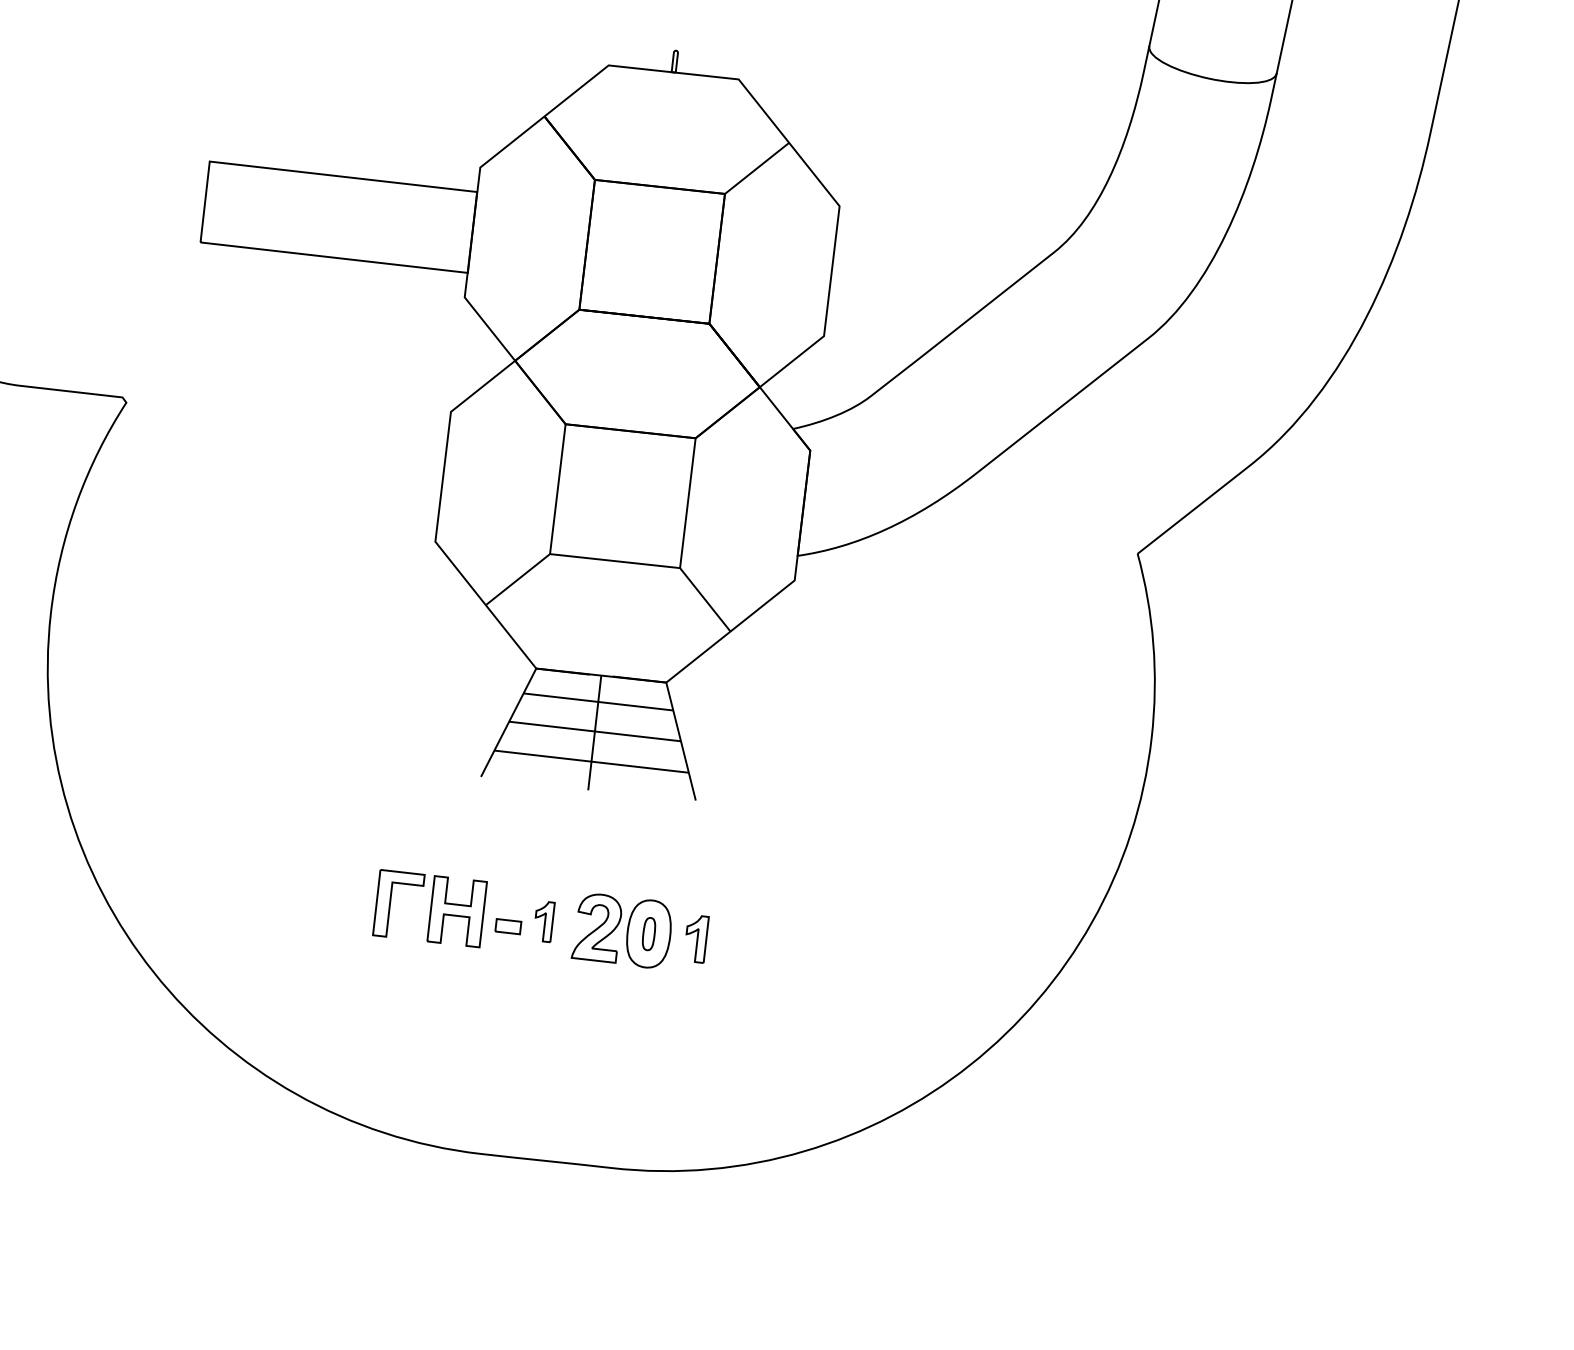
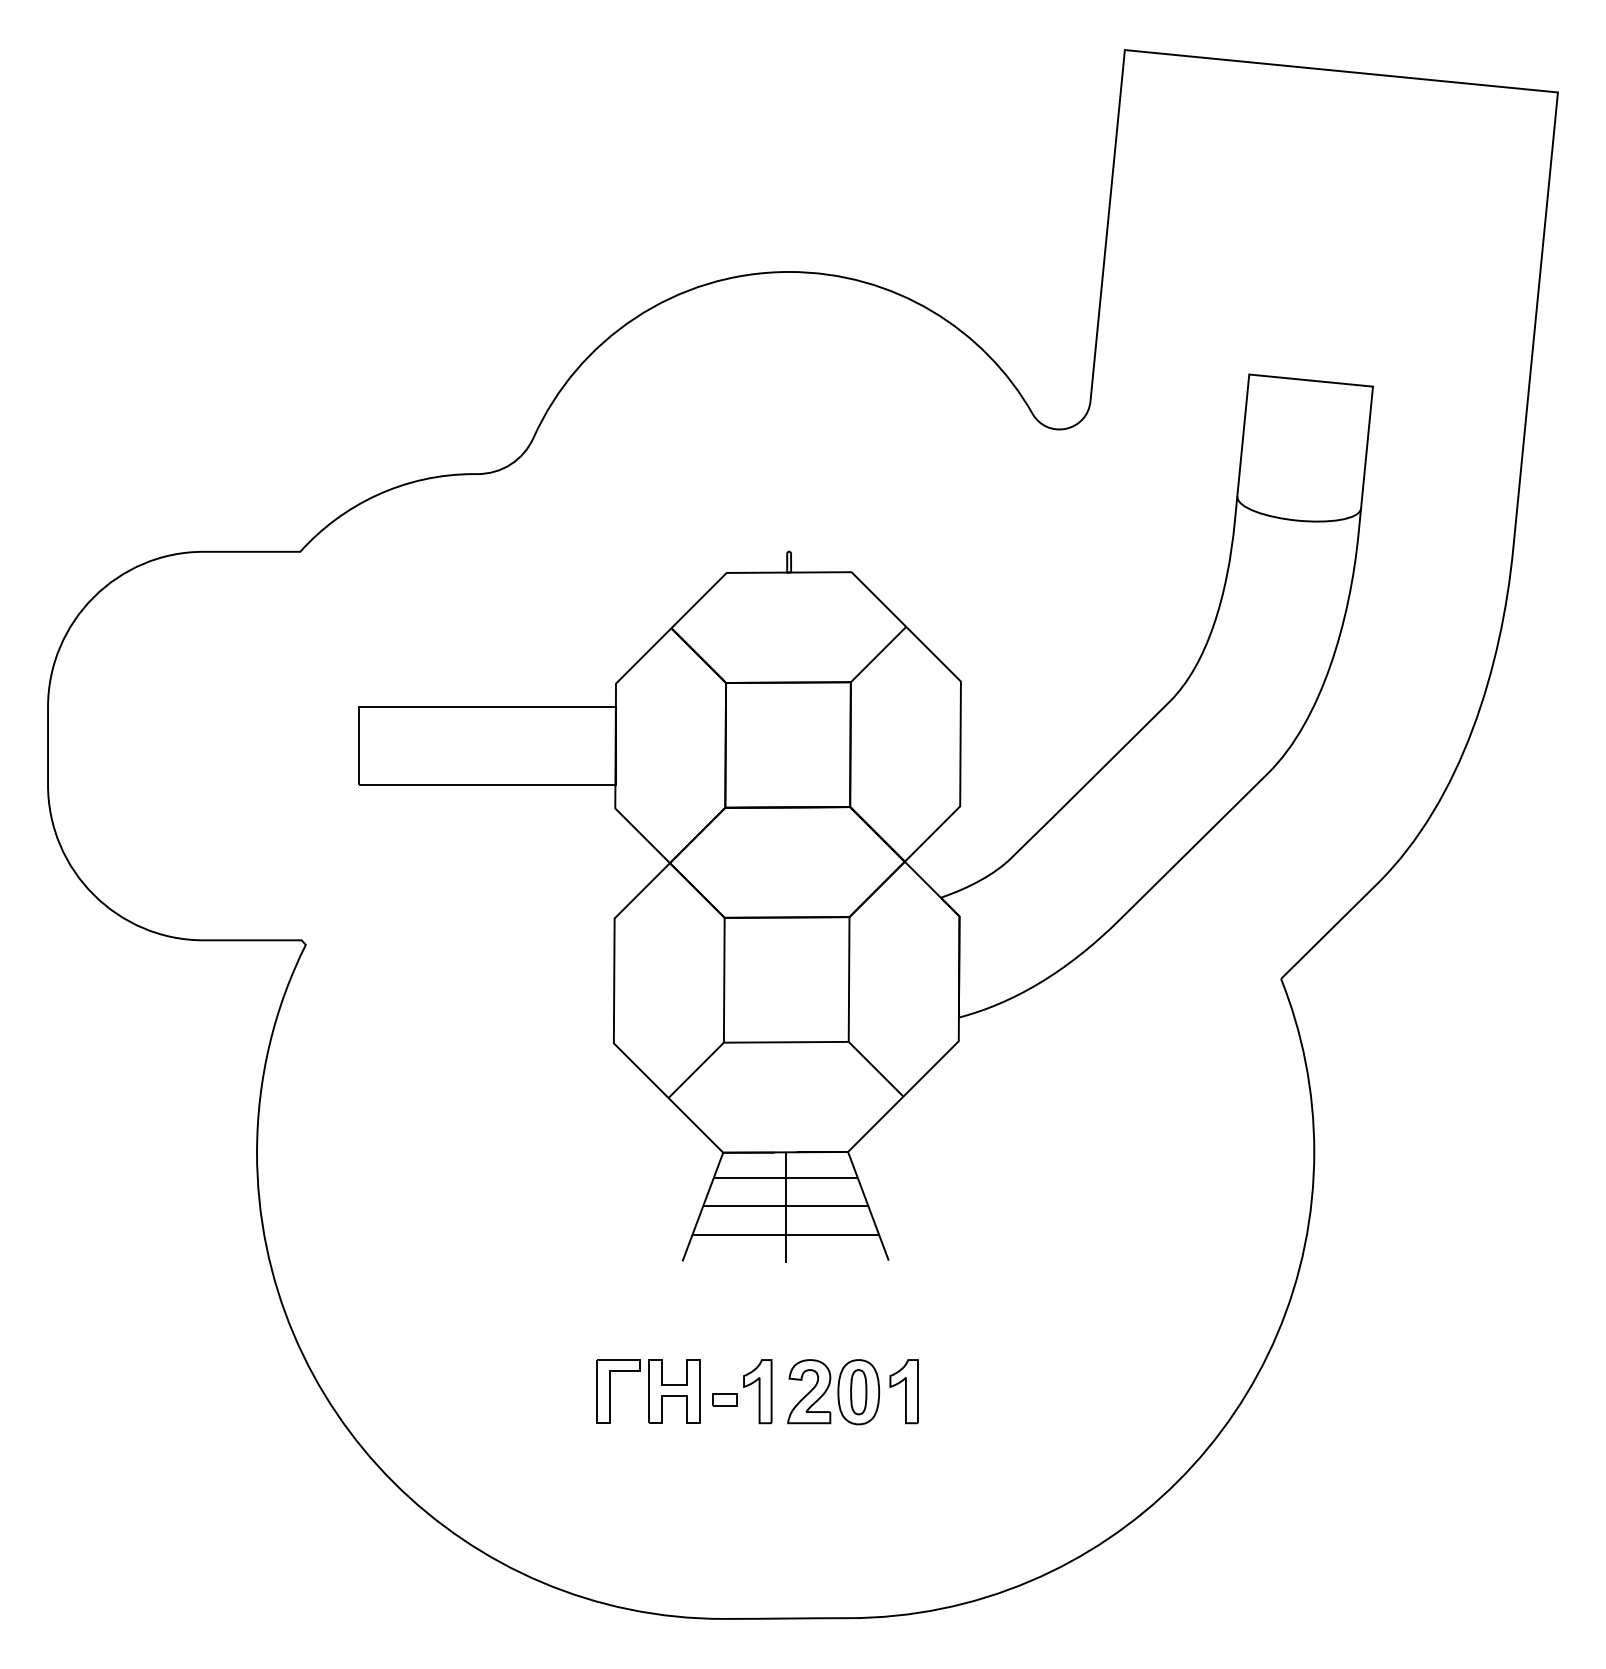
part: (543, 921) -> (757, 1391), size x1.67
part: (648, 934) -> (858, 1392), size x1.43
part: (695, 938) -> (903, 1391), size x1.43

